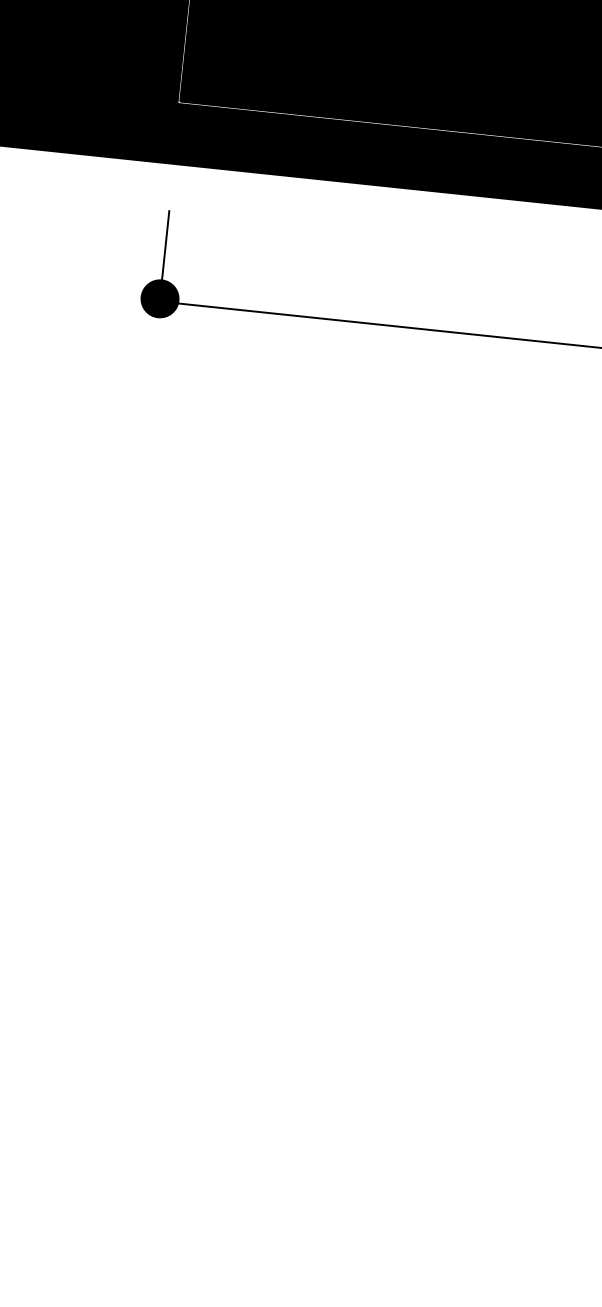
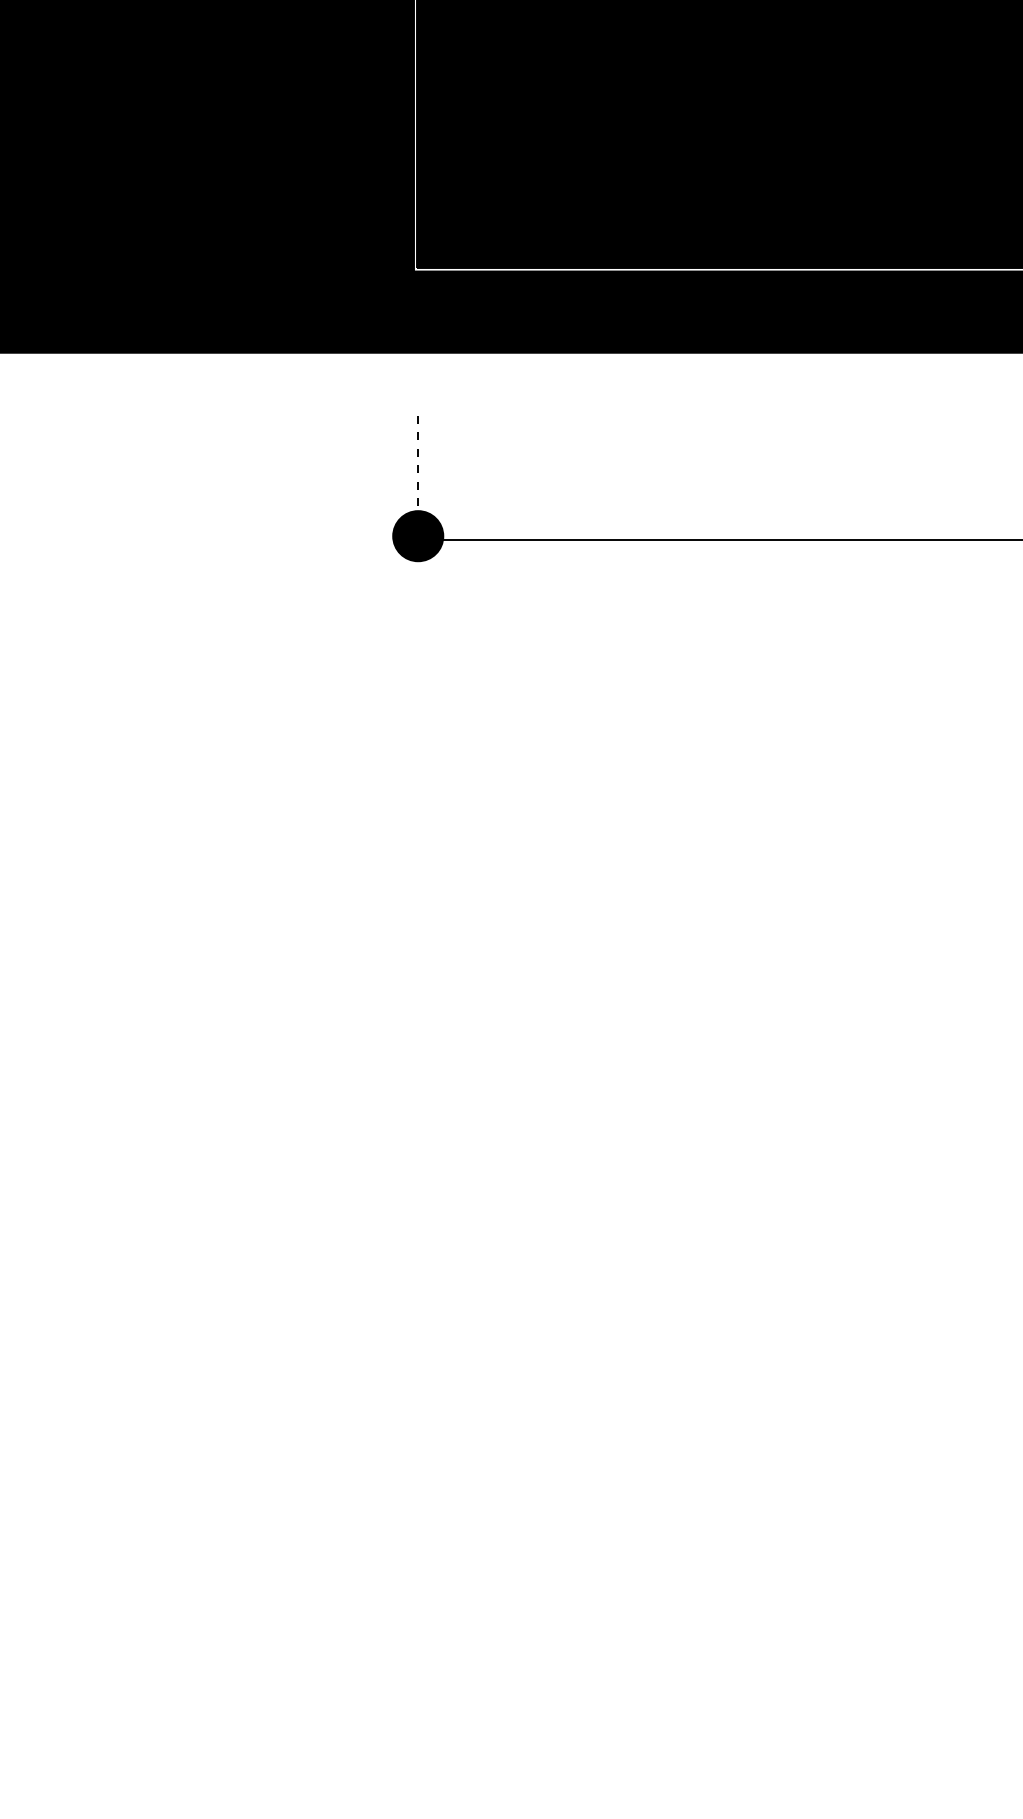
line: (165, 249) -> (418, 468), solid -> dashed

